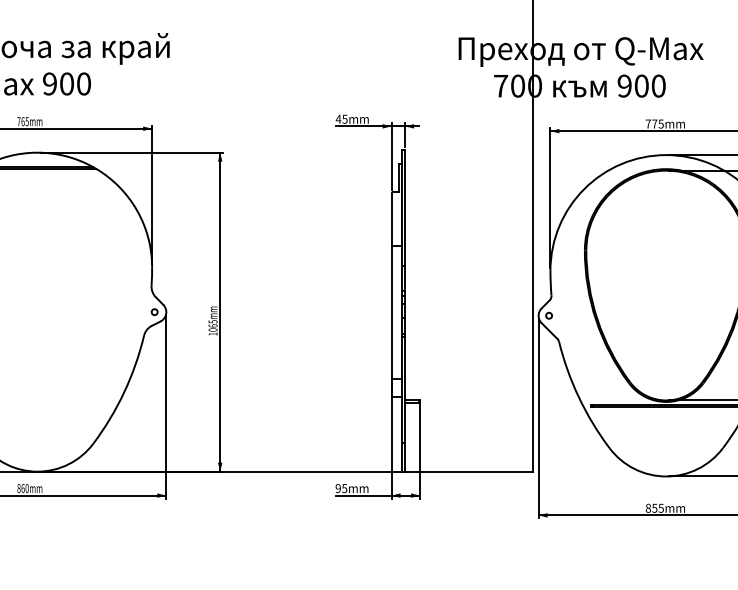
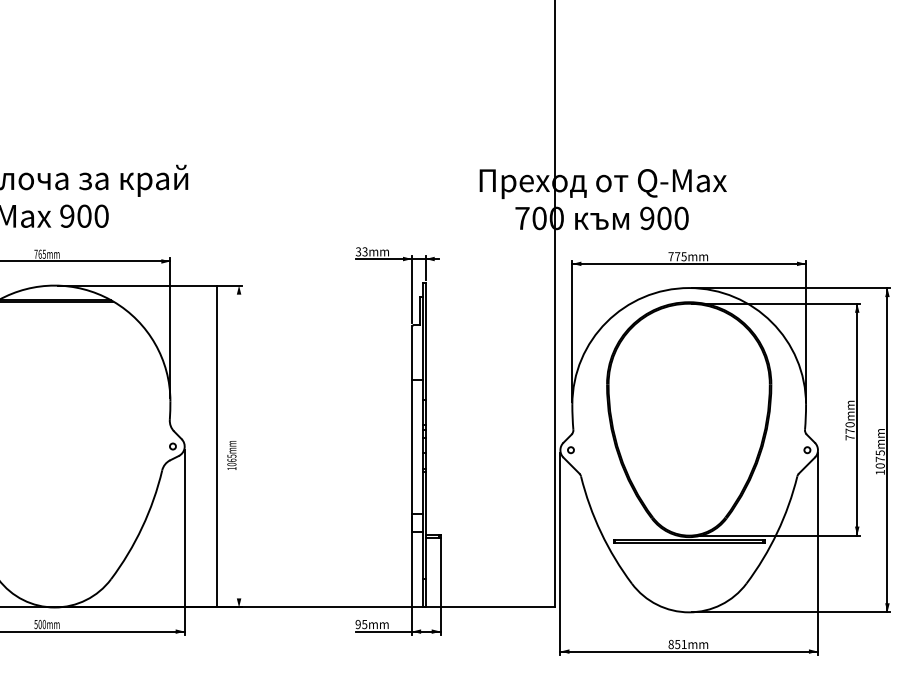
text: (341, 118) -> (361, 251), 45mm -> 33mm
line: (220, 312) -> (217, 446), moved
text: (20, 488) -> (37, 624), 860mm -> 500mm
text: (660, 508) -> (683, 644), 855mm -> 851mm

